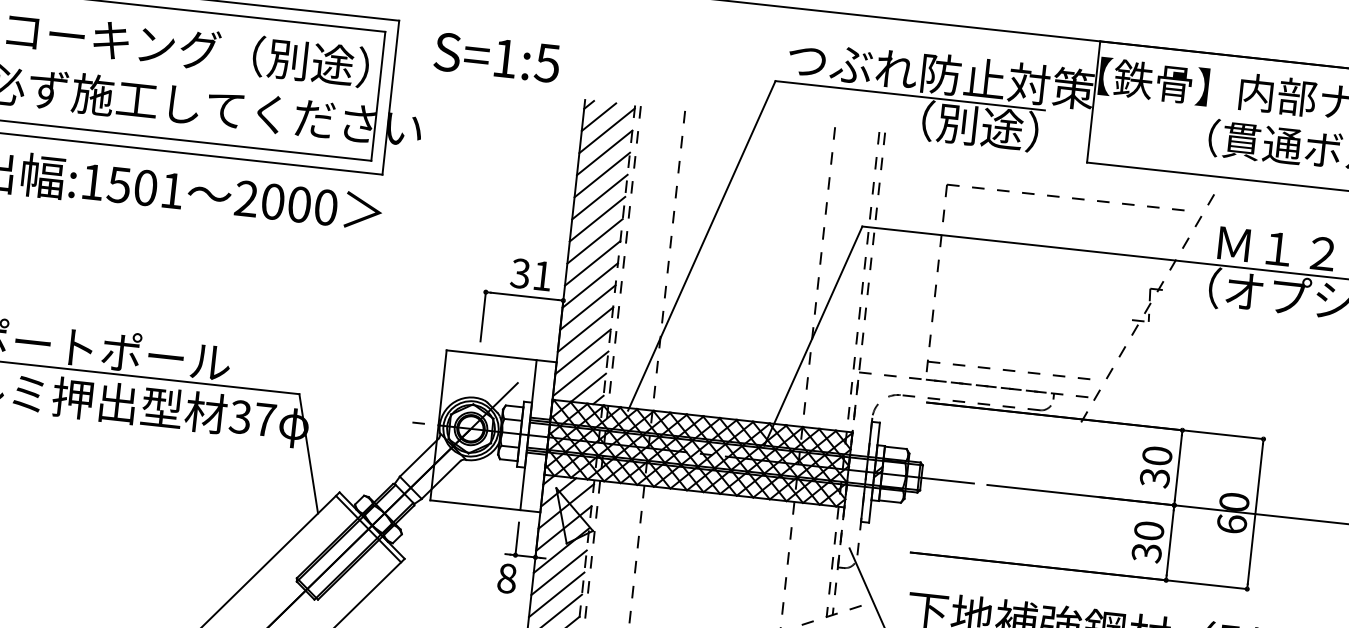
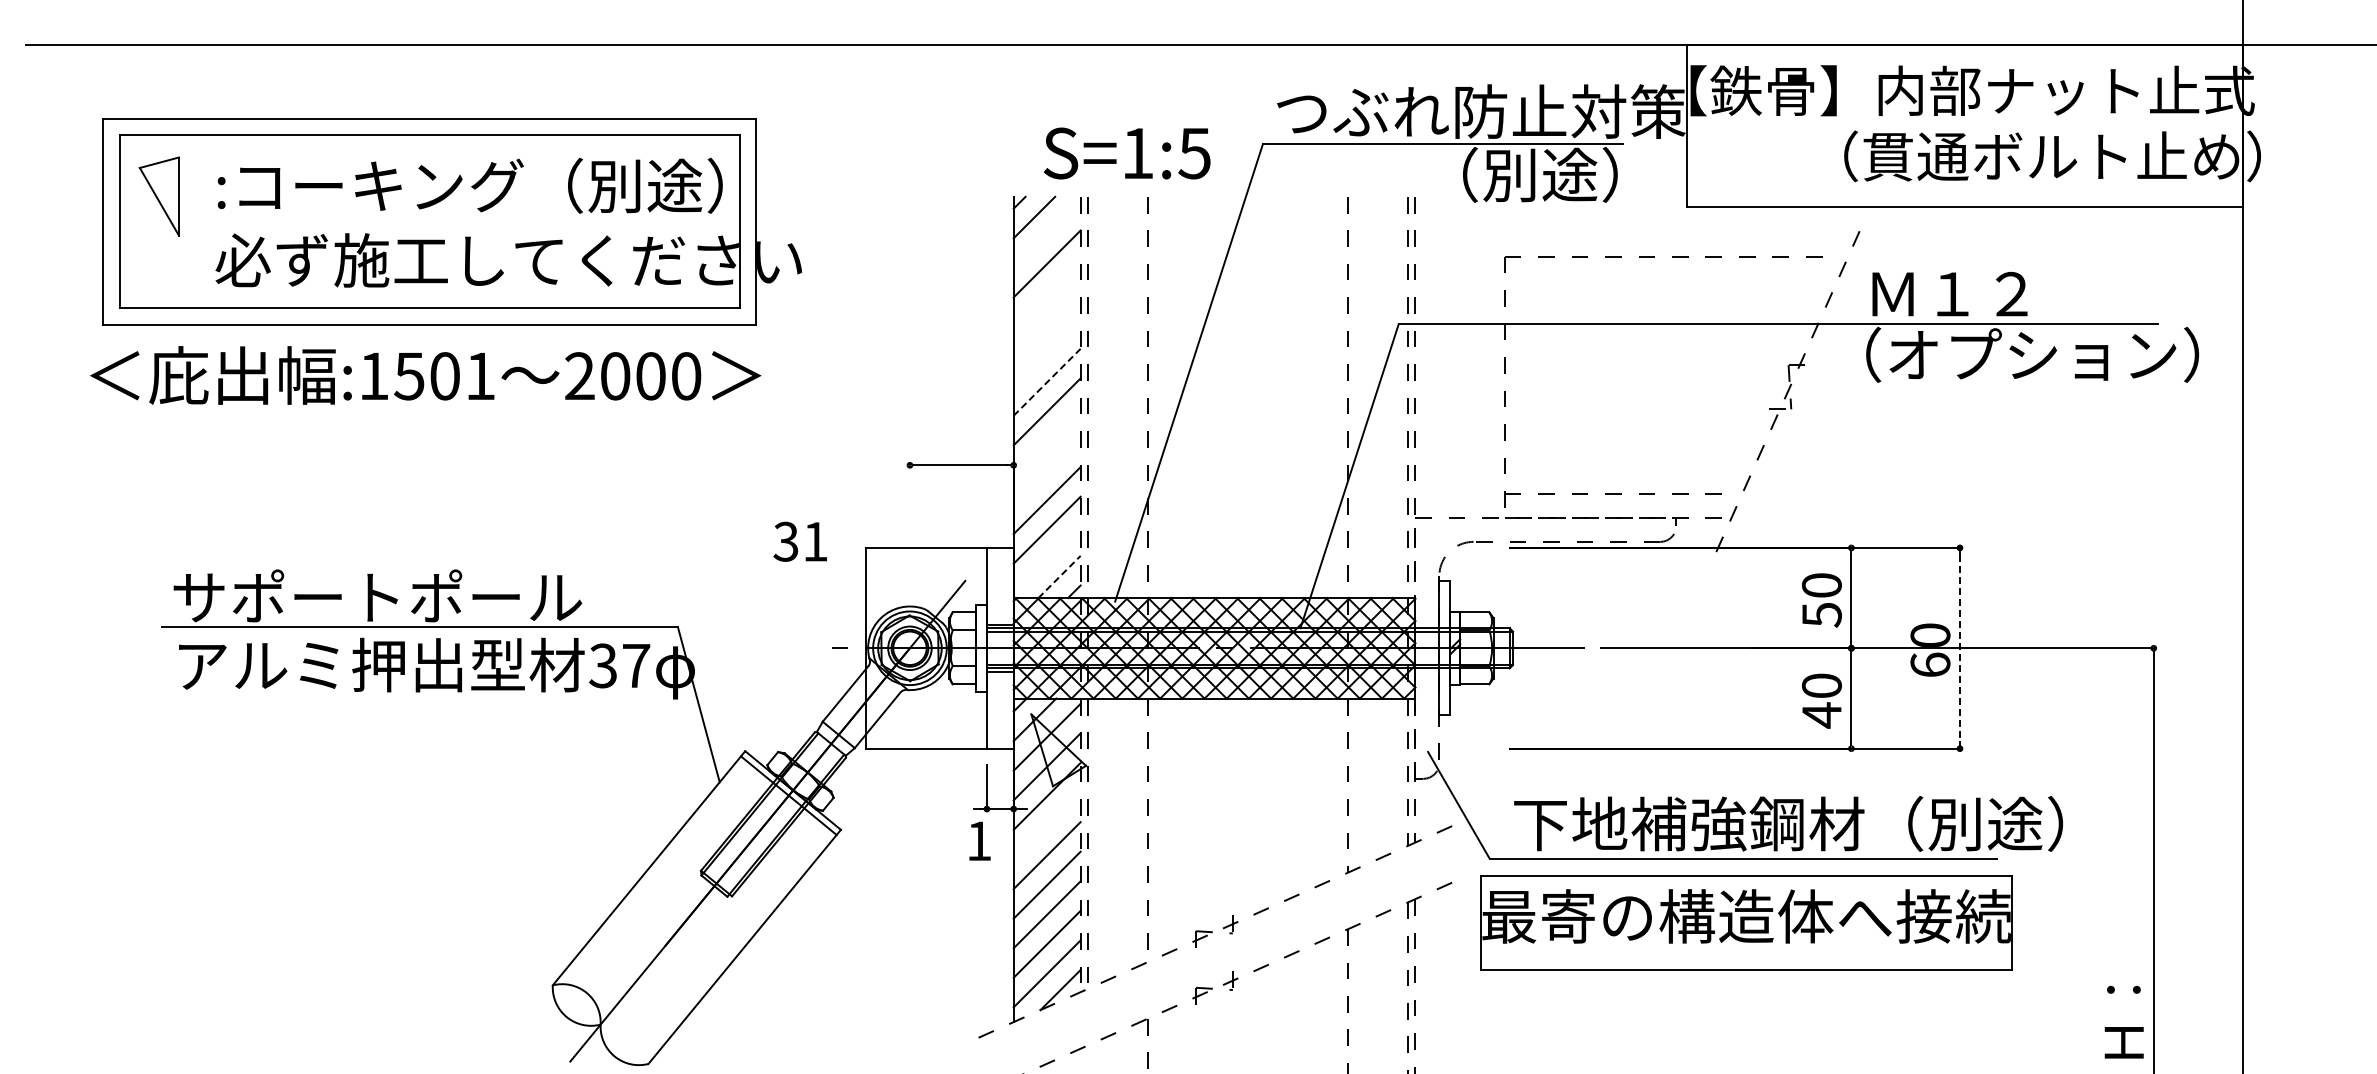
text: (496, 57) -> (1126, 153), moved
line: (606, 130) -> (1046, 233), removed
line: (601, 174) -> (1046, 293), removed
line: (599, 196) -> (1046, 322), removed
line: (597, 218) -> (1046, 352), removed
line: (595, 240) -> (1047, 381), solid -> dashed
text: (530, 274) -> (799, 541), moved
line: (589, 285) -> (1046, 441), removed
line: (587, 307) -> (1046, 470), removed
line: (482, 316) -> (909, 498), removed
line: (580, 373) -> (1046, 559), removed
line: (588, 388) -> (1059, 577), solid -> dashed
text: (1154, 478) -> (1821, 615), 30 -> 50
line: (1255, 514) -> (1959, 648), solid -> dashed
text: (1146, 553) -> (1821, 715), 30 -> 40
line: (558, 572) -> (1046, 825), removed
text: (507, 578) -> (979, 841), 8 -> 1

